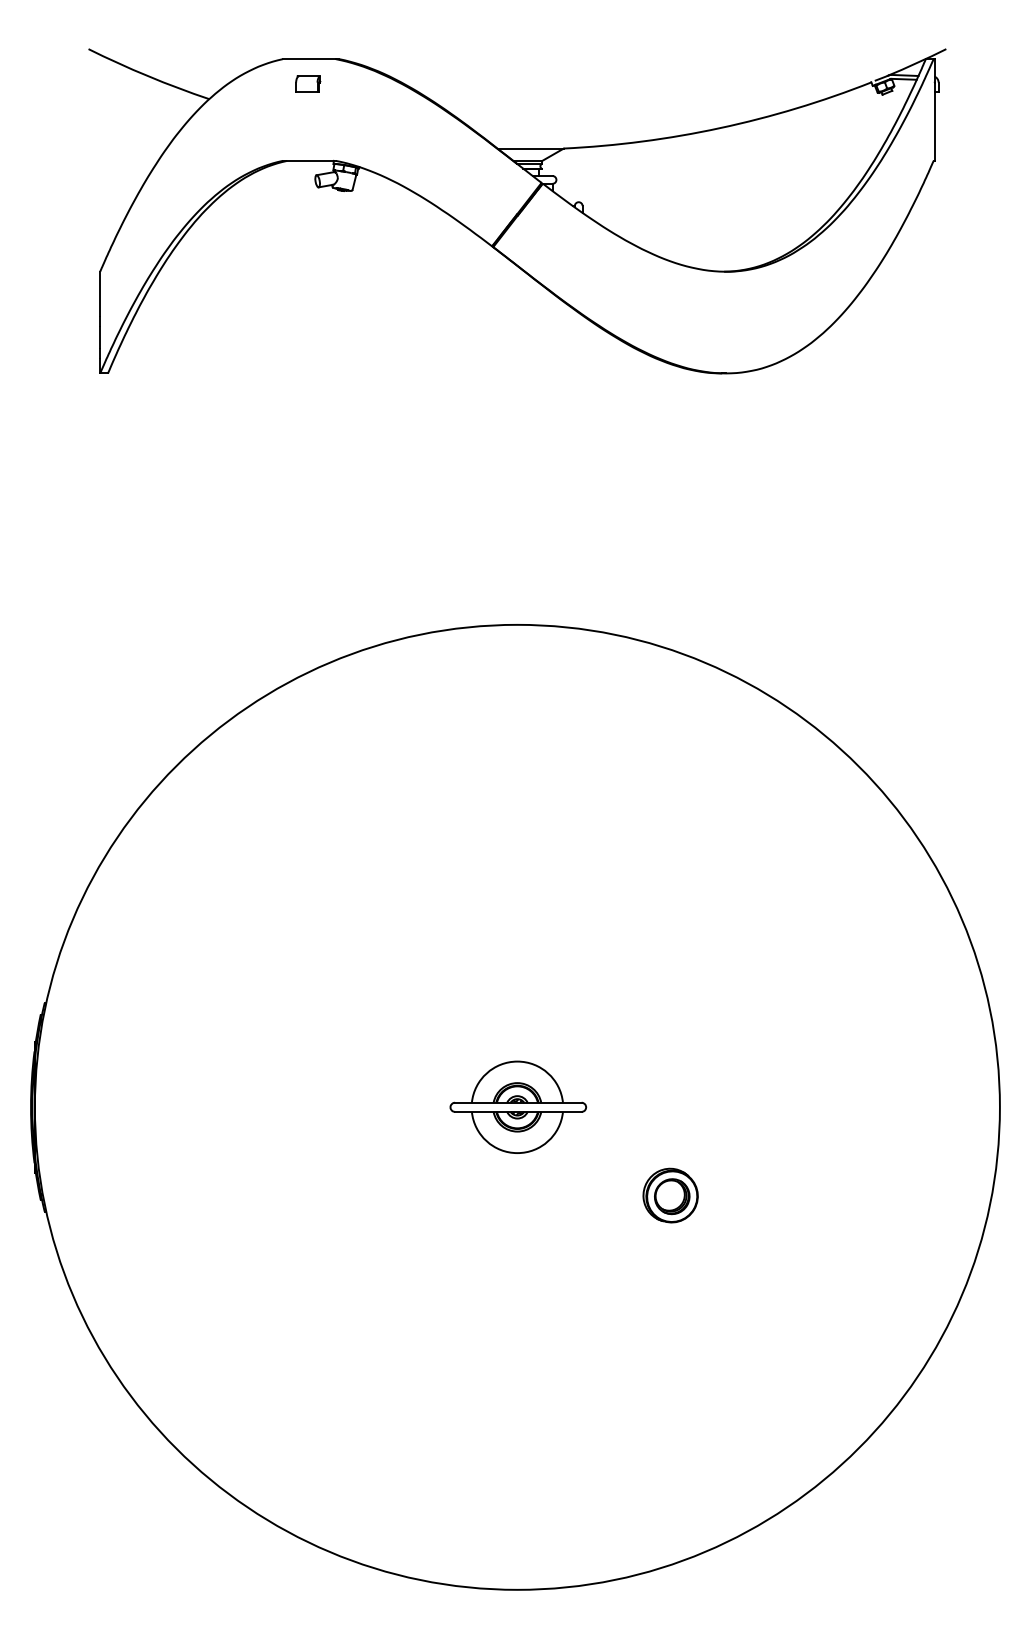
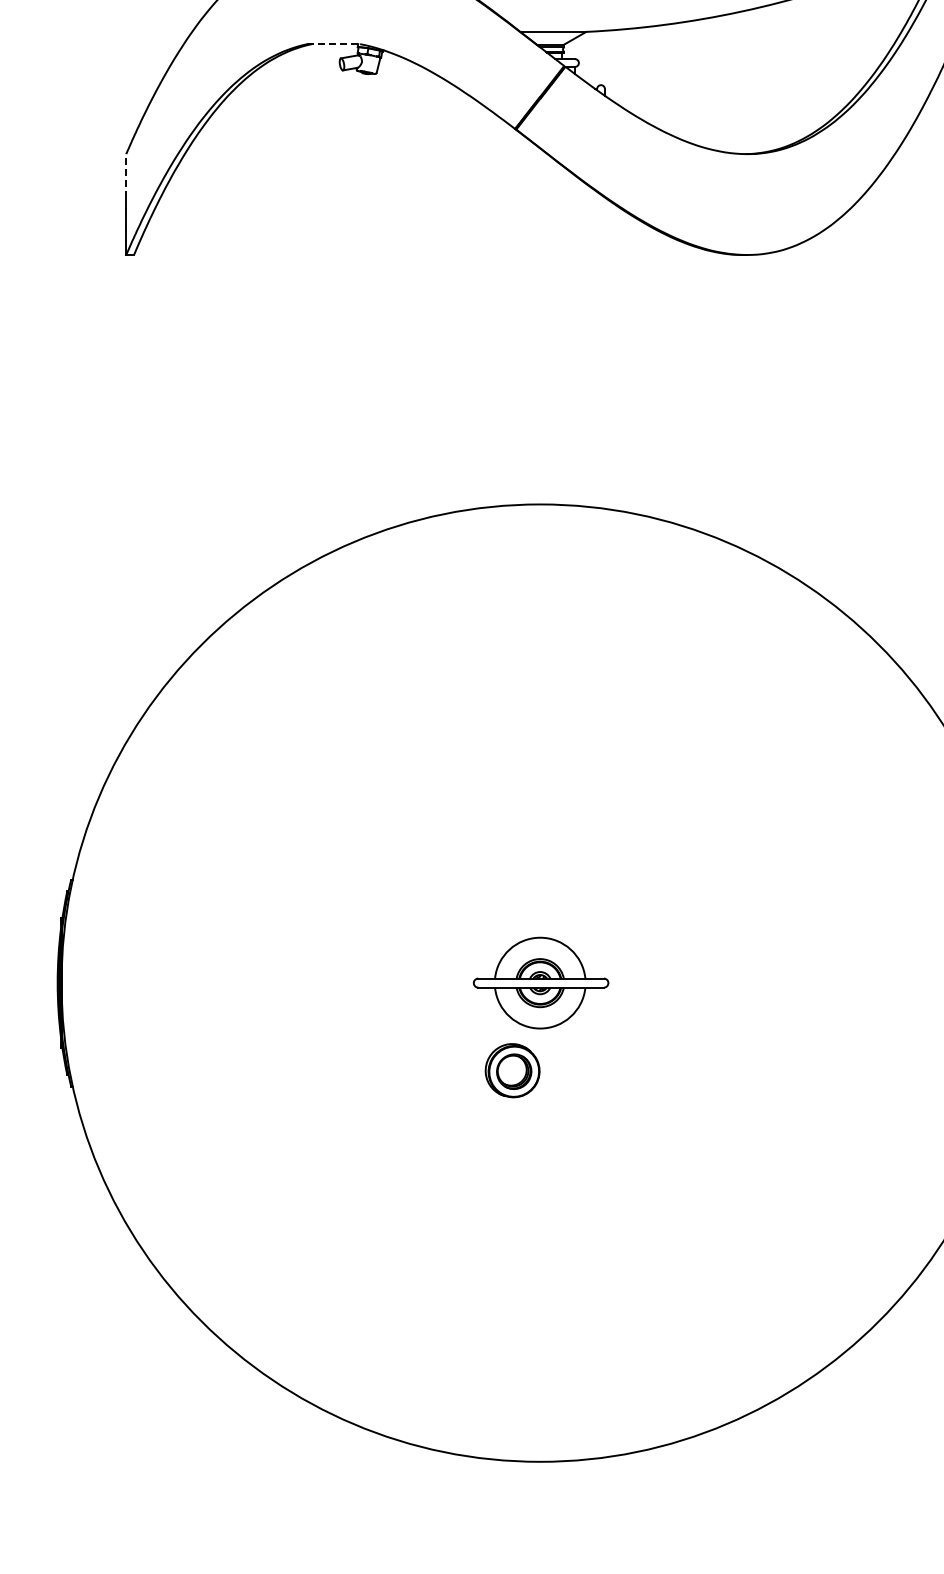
line: (309, 160) -> (333, 43), solid -> dashed
line: (100, 293) -> (126, 175), solid -> dashed
part: (670, 1195) -> (512, 1070), moved

